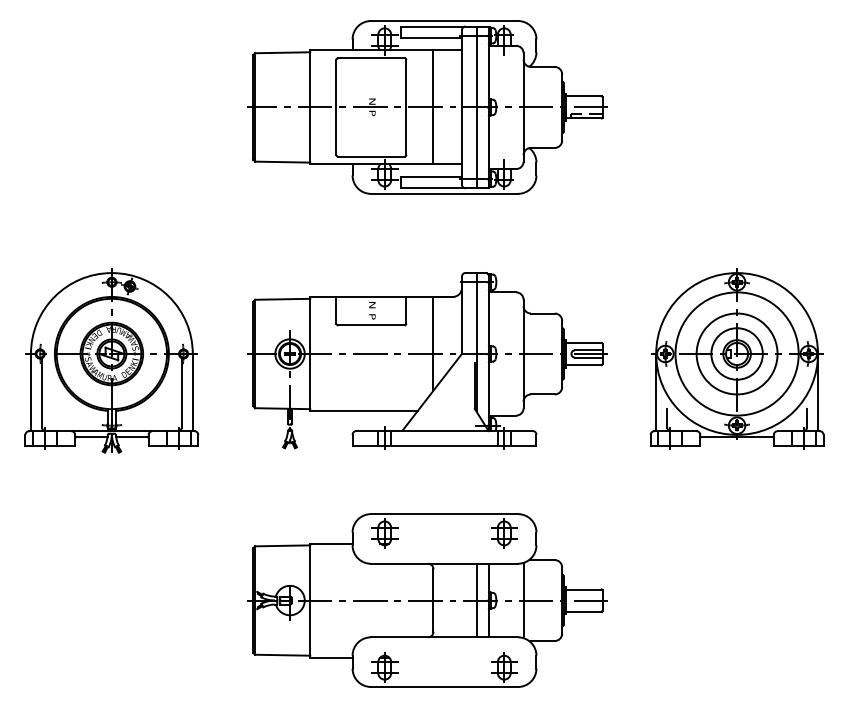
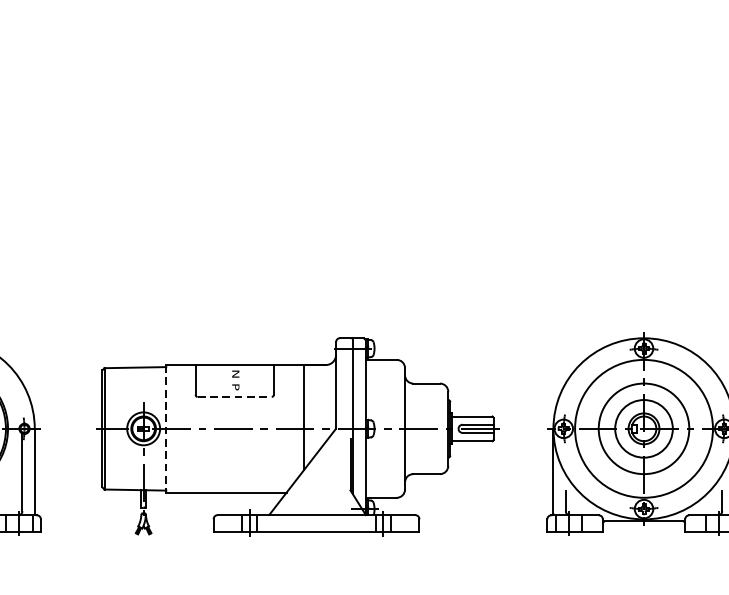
part: (427, 107) -> (297, 152), removed
line: (371, 325) -> (234, 396), solid -> dashed
line: (310, 354) -> (166, 429), solid -> dashed

